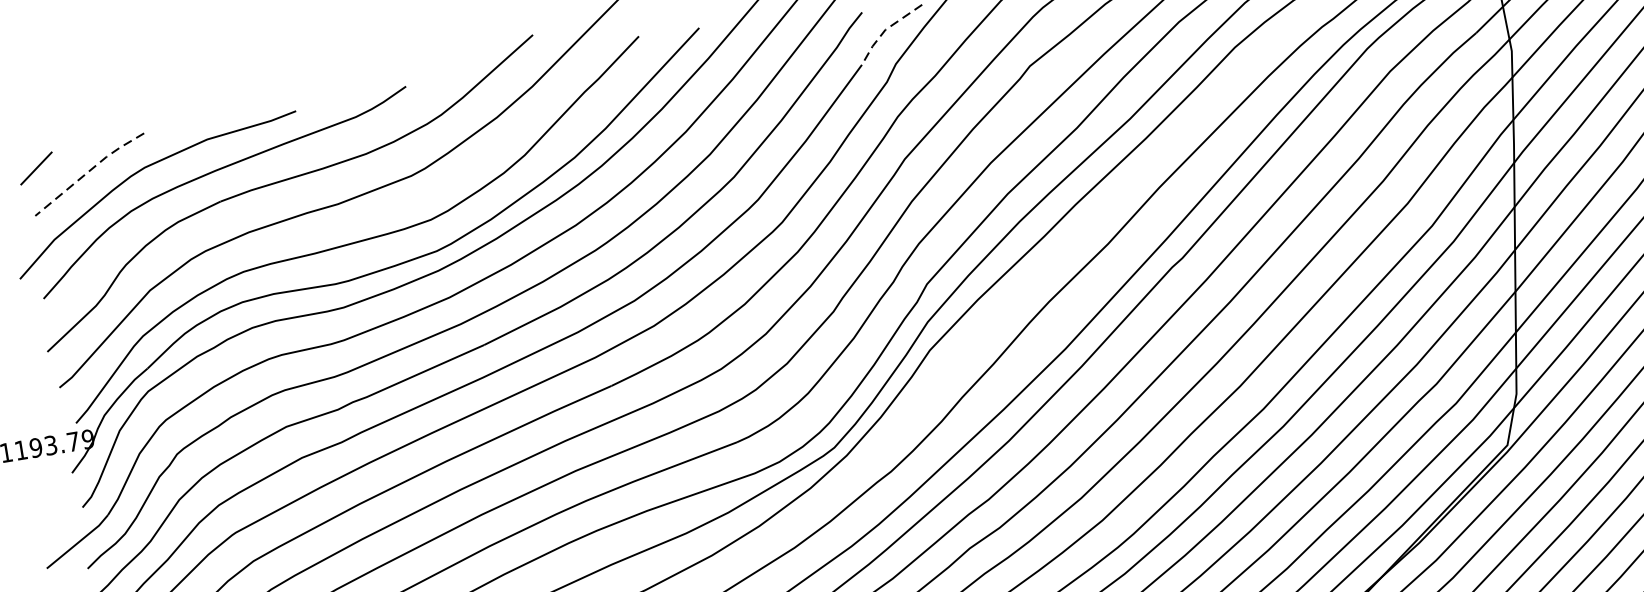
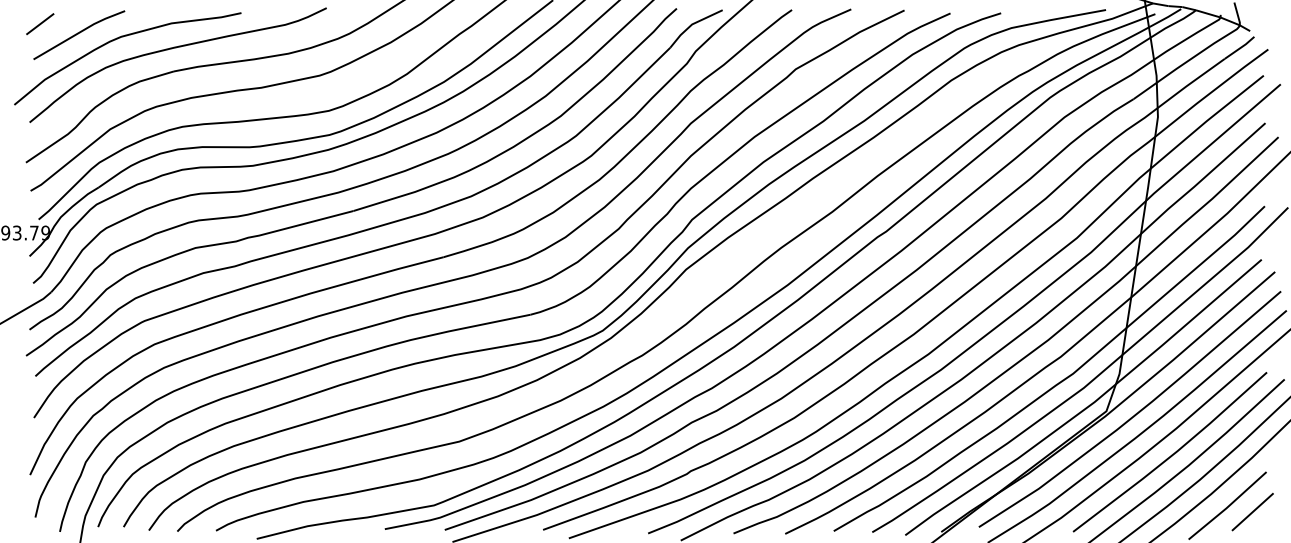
line: (885, 29) -> (692, 24), dashed -> solid
line: (89, 170) -> (79, 32), dashed -> solid

